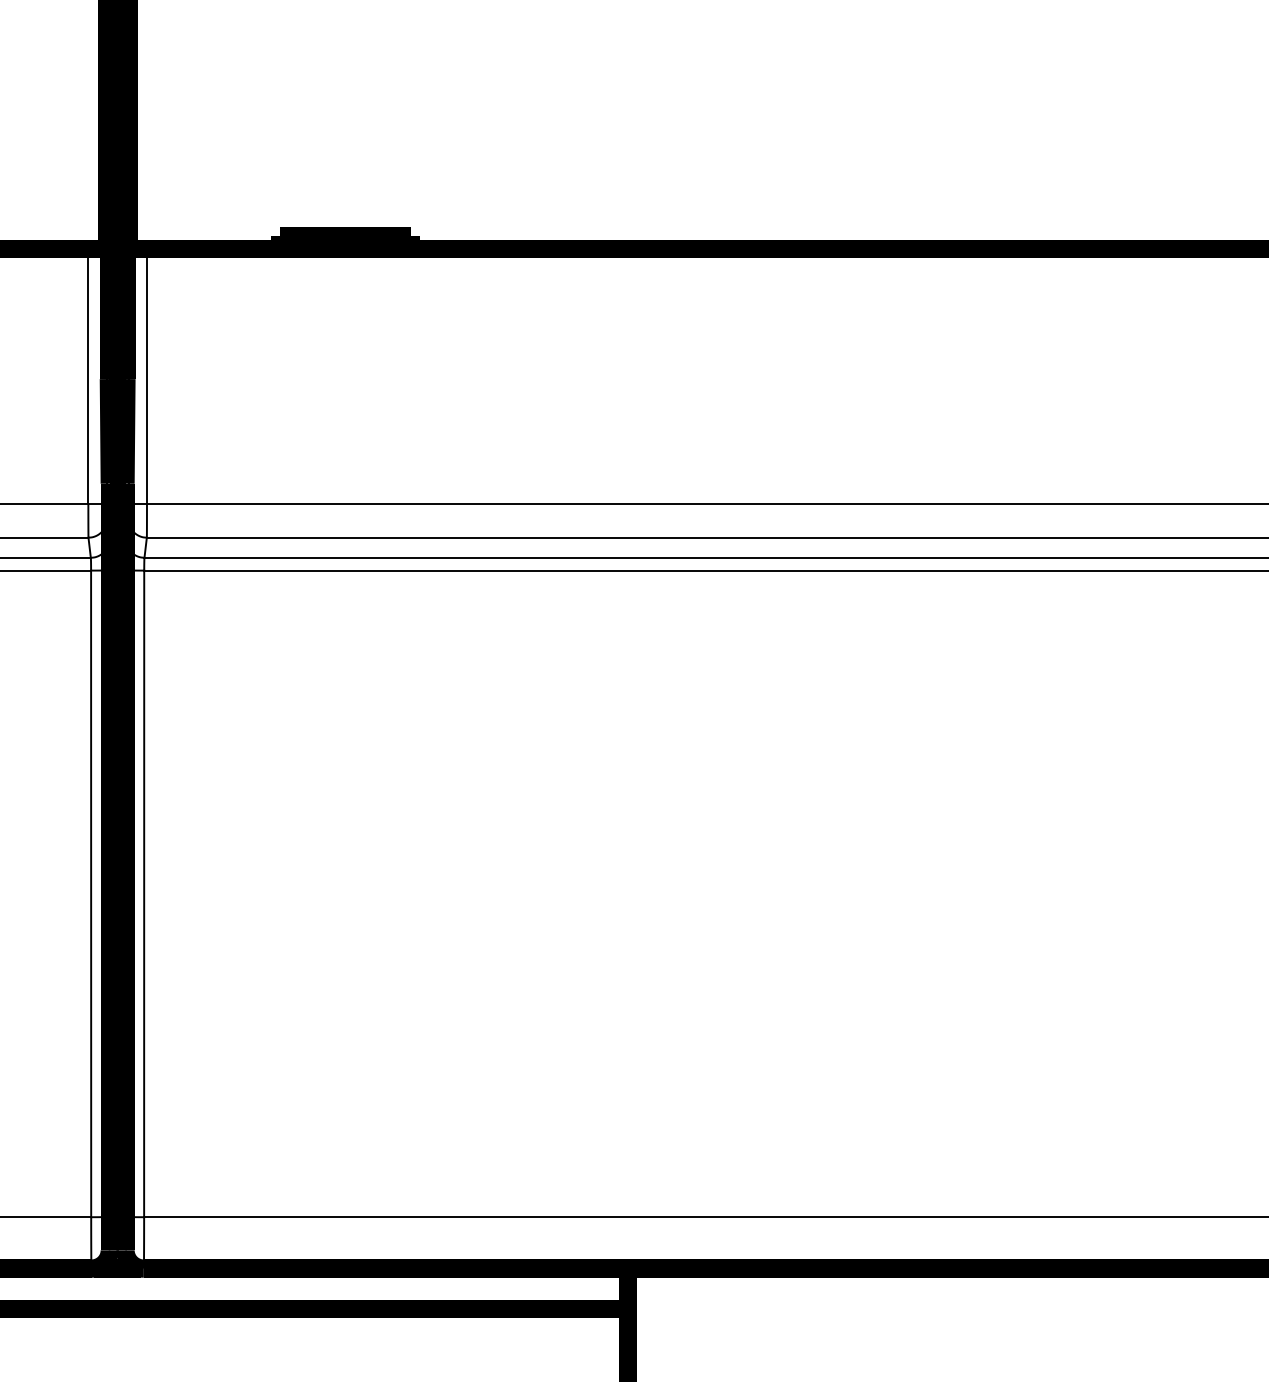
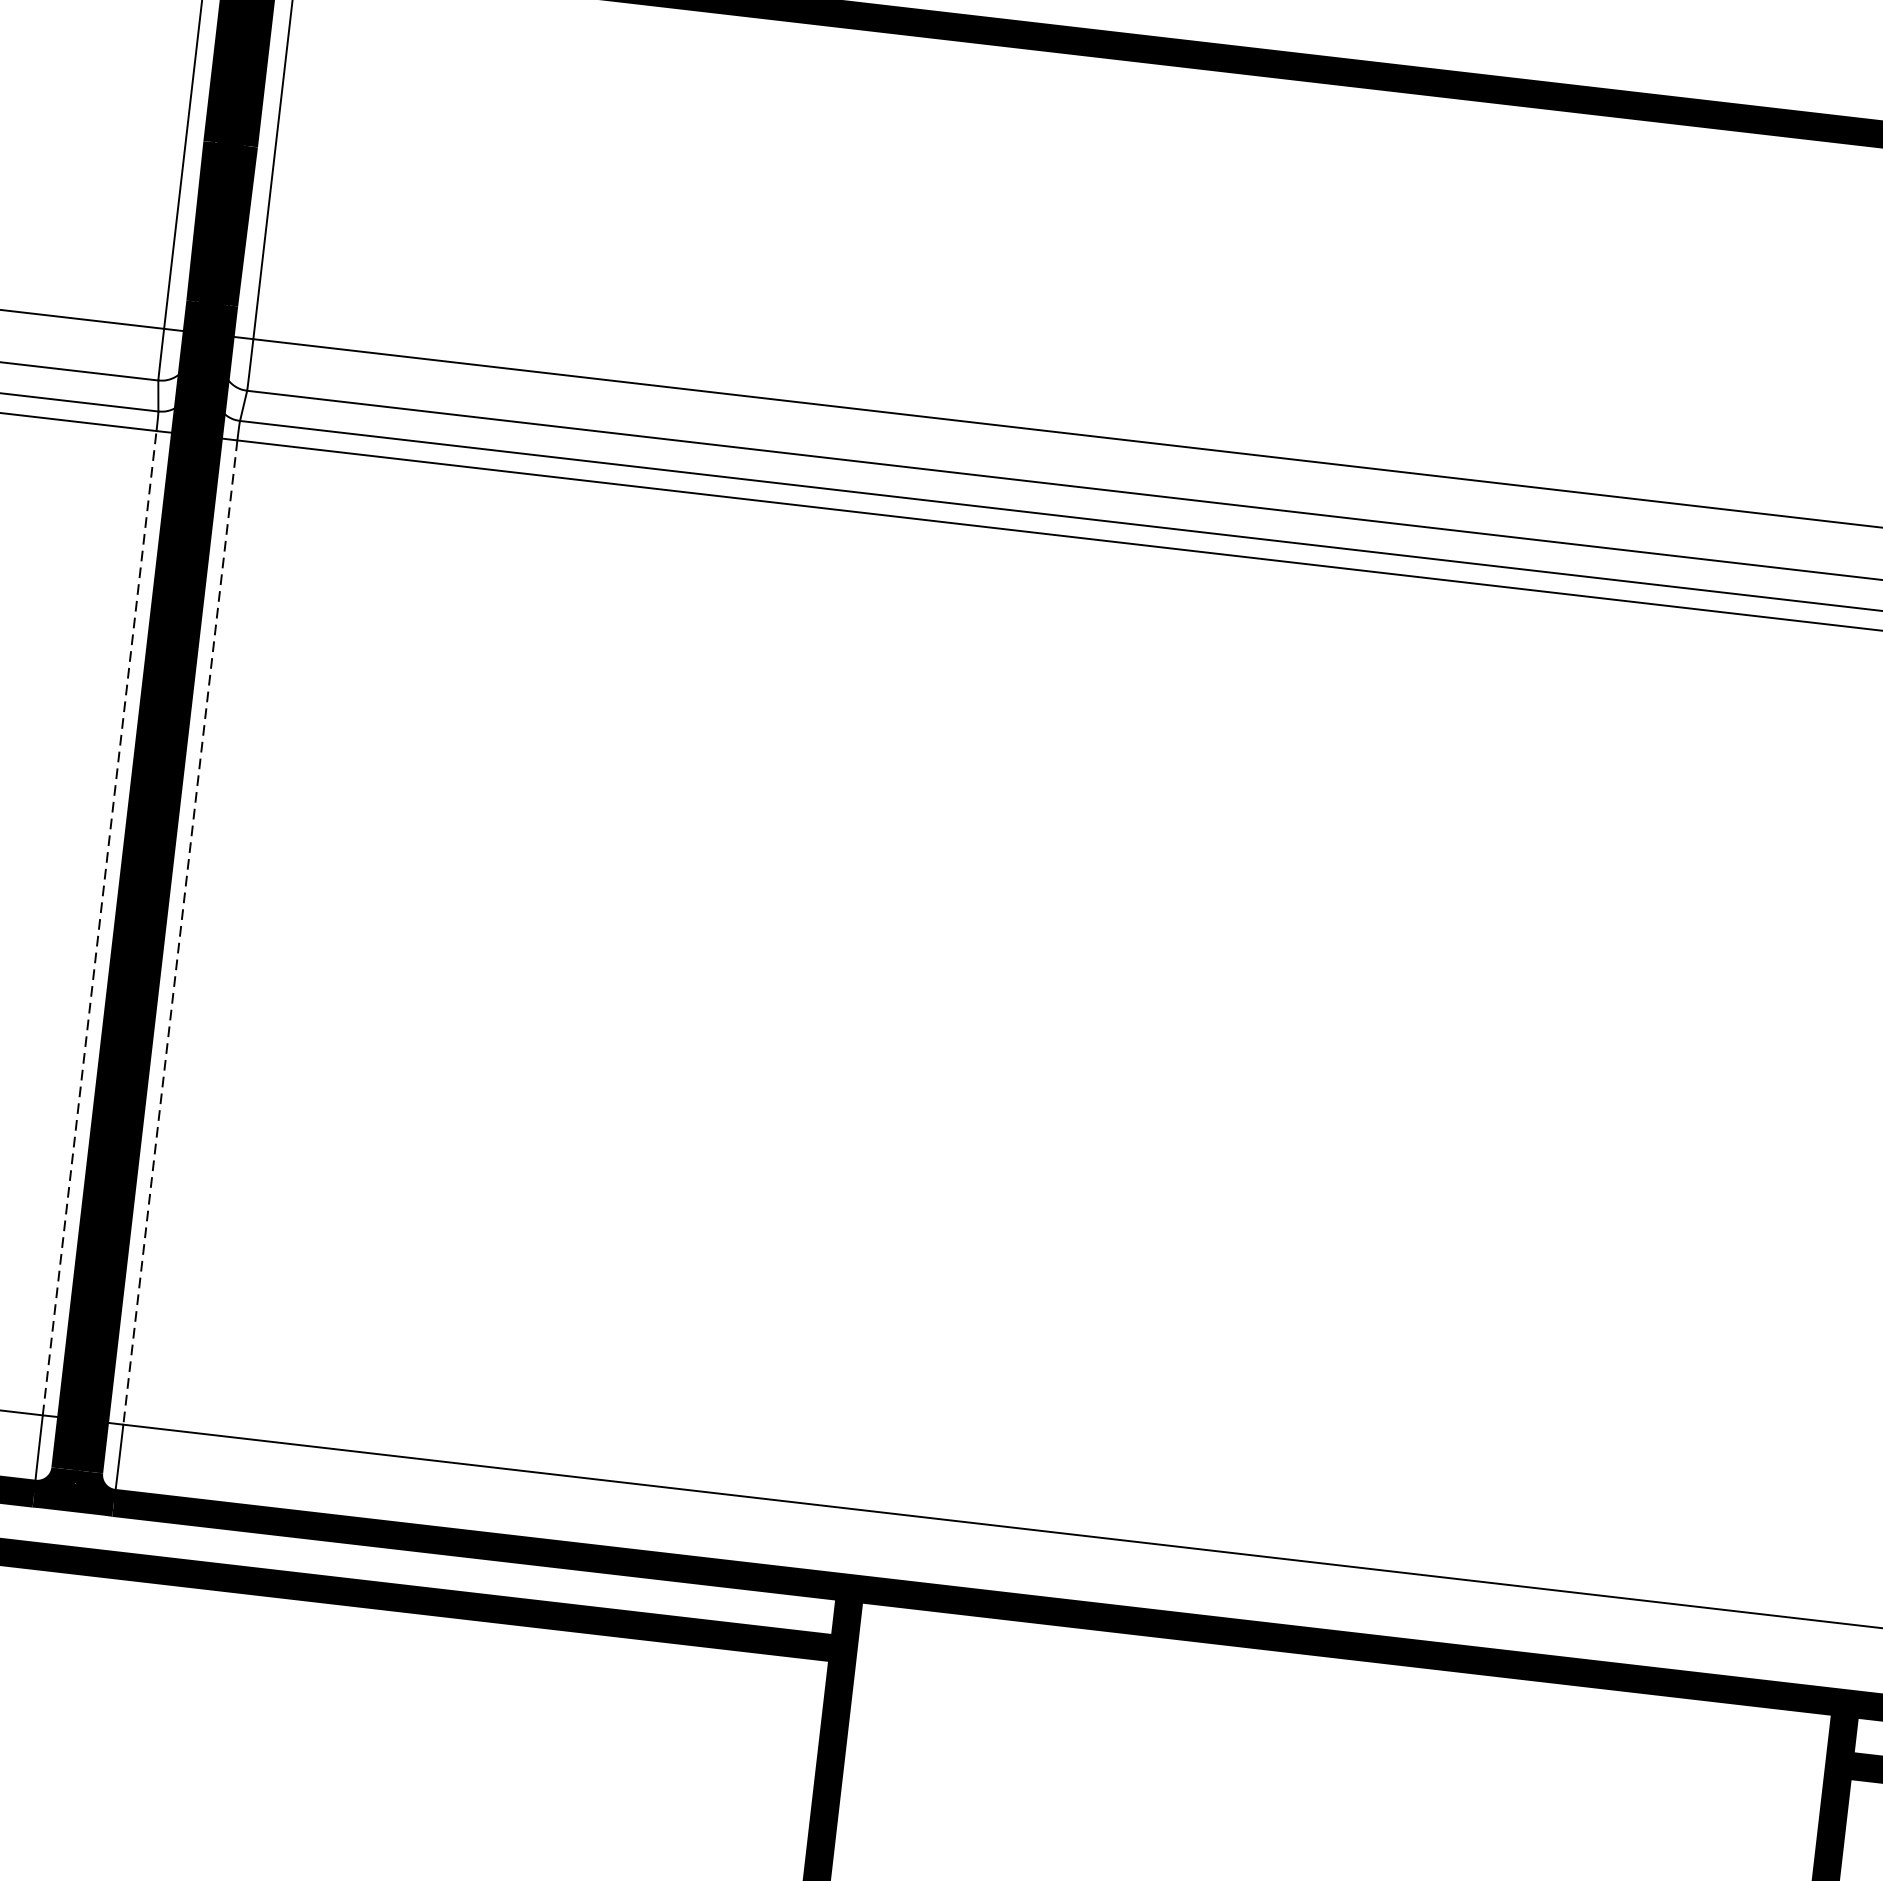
line: (91, 893) -> (100, 922), solid -> dashed
line: (144, 894) -> (180, 933), solid -> dashed

